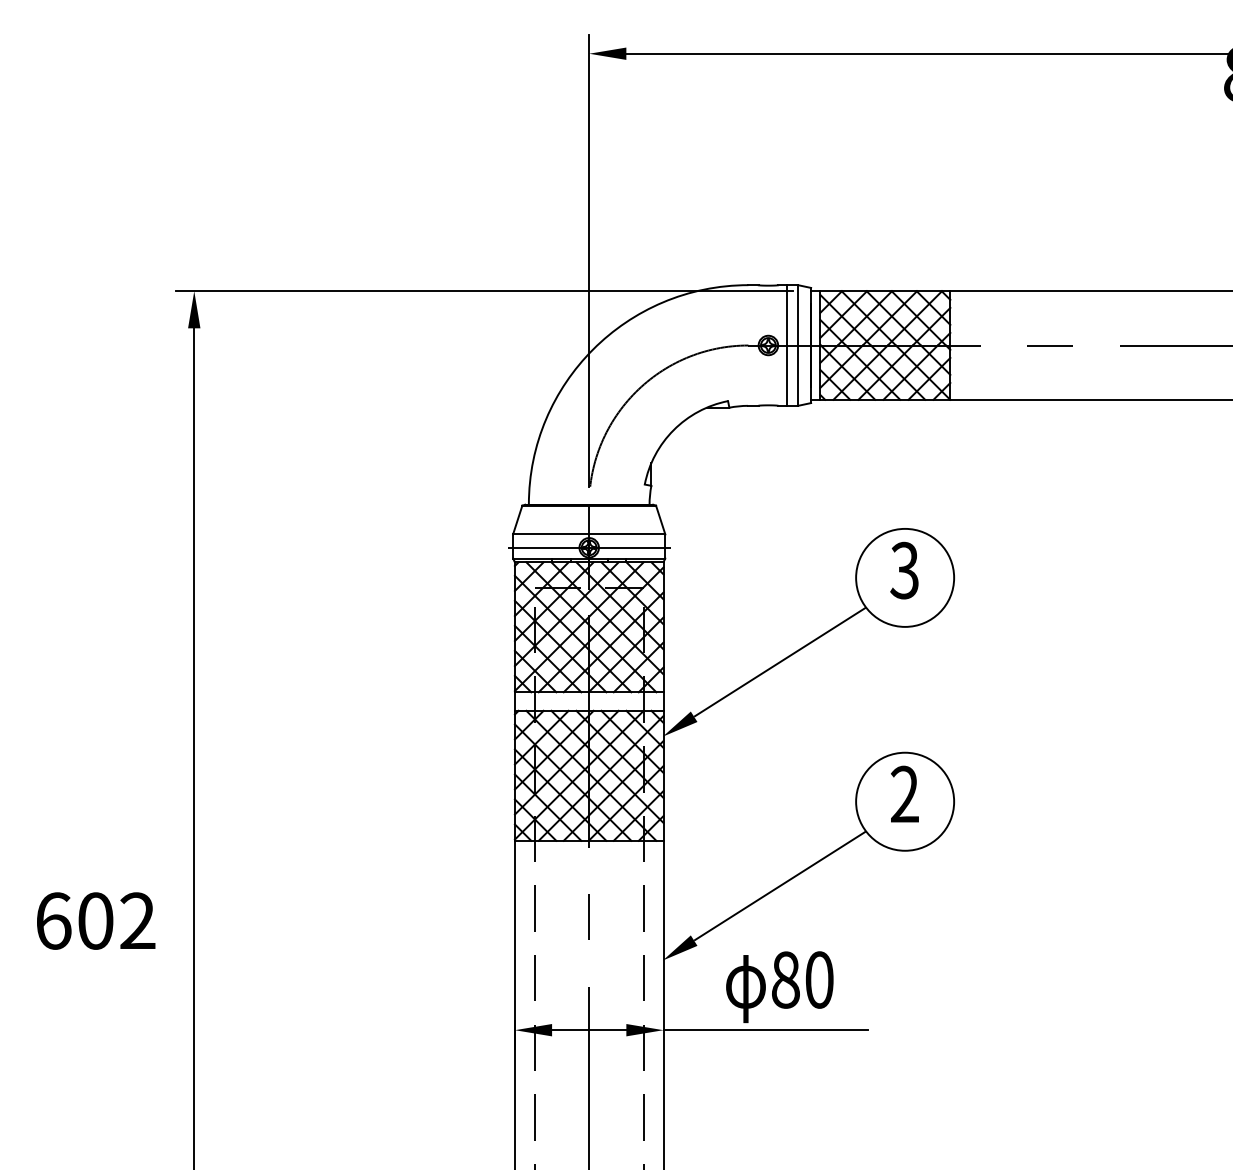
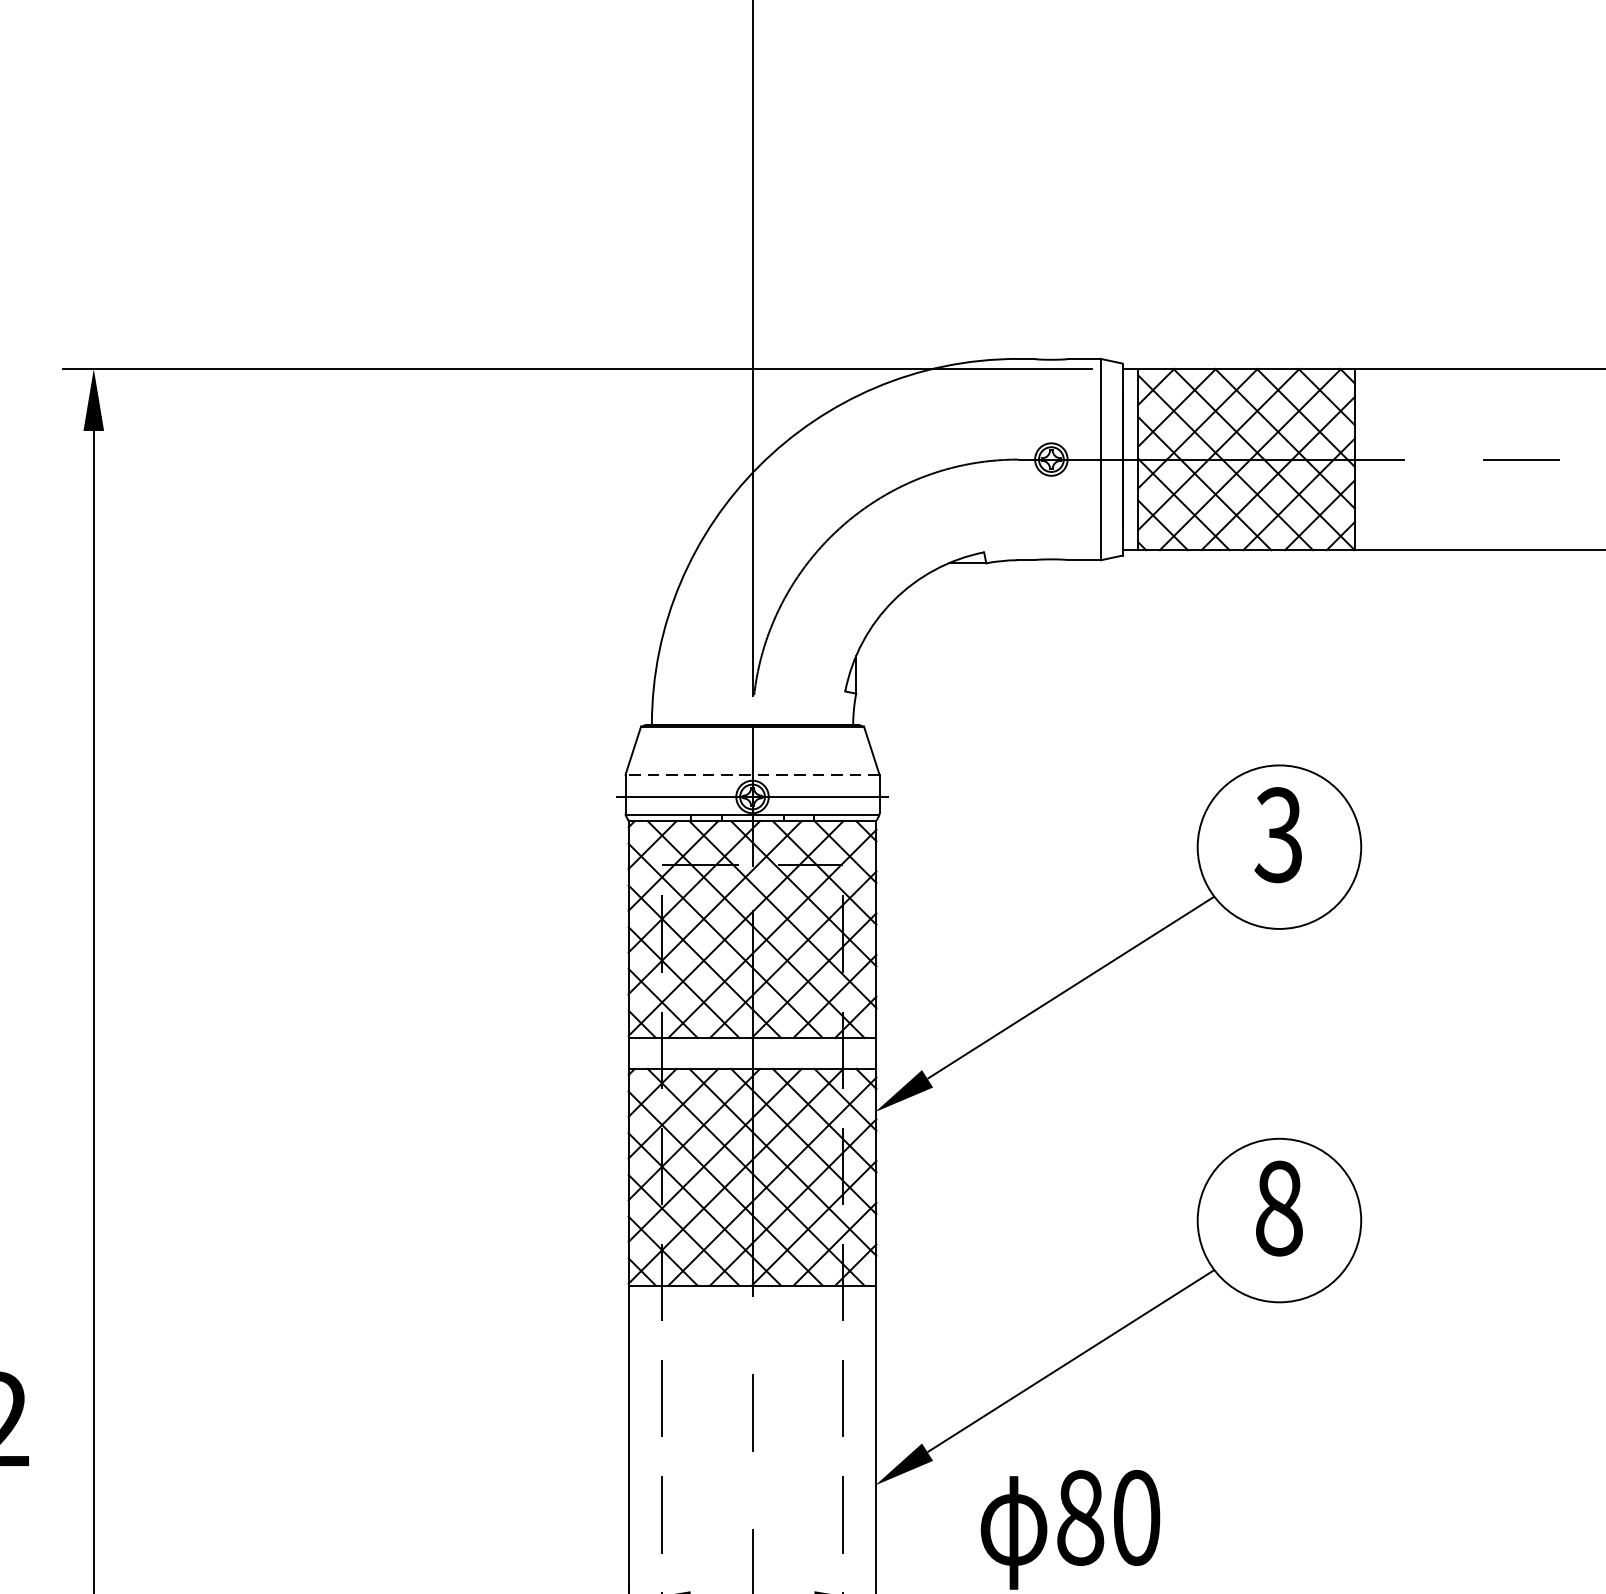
line: (786, 345) -> (1081, 459), removed
line: (588, 534) -> (751, 774), solid -> dashed
text: (905, 794) -> (1280, 1208), 2 -> 8

